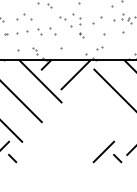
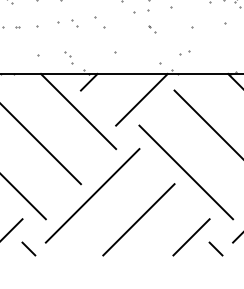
part: (34, 31) -> (67, 22), size x0.71
line: (100, 115) -> (185, 172), added
line: (48, 128) -> (92, 195), added
line: (74, 142) -> (139, 220), added

